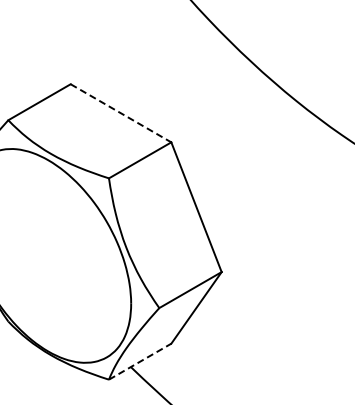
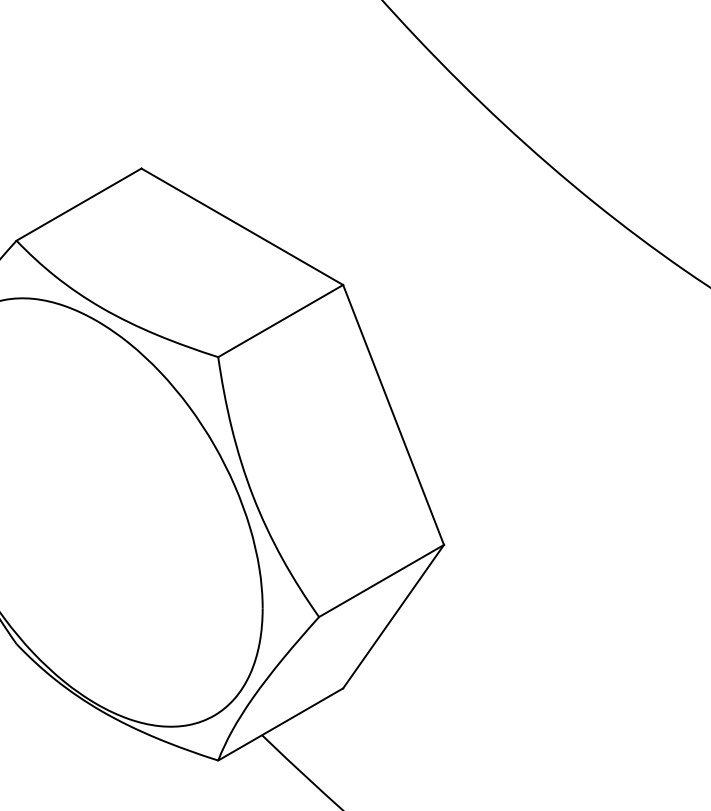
line: (121, 113) -> (243, 227), dashed -> solid
line: (140, 361) -> (281, 724), dashed -> solid

